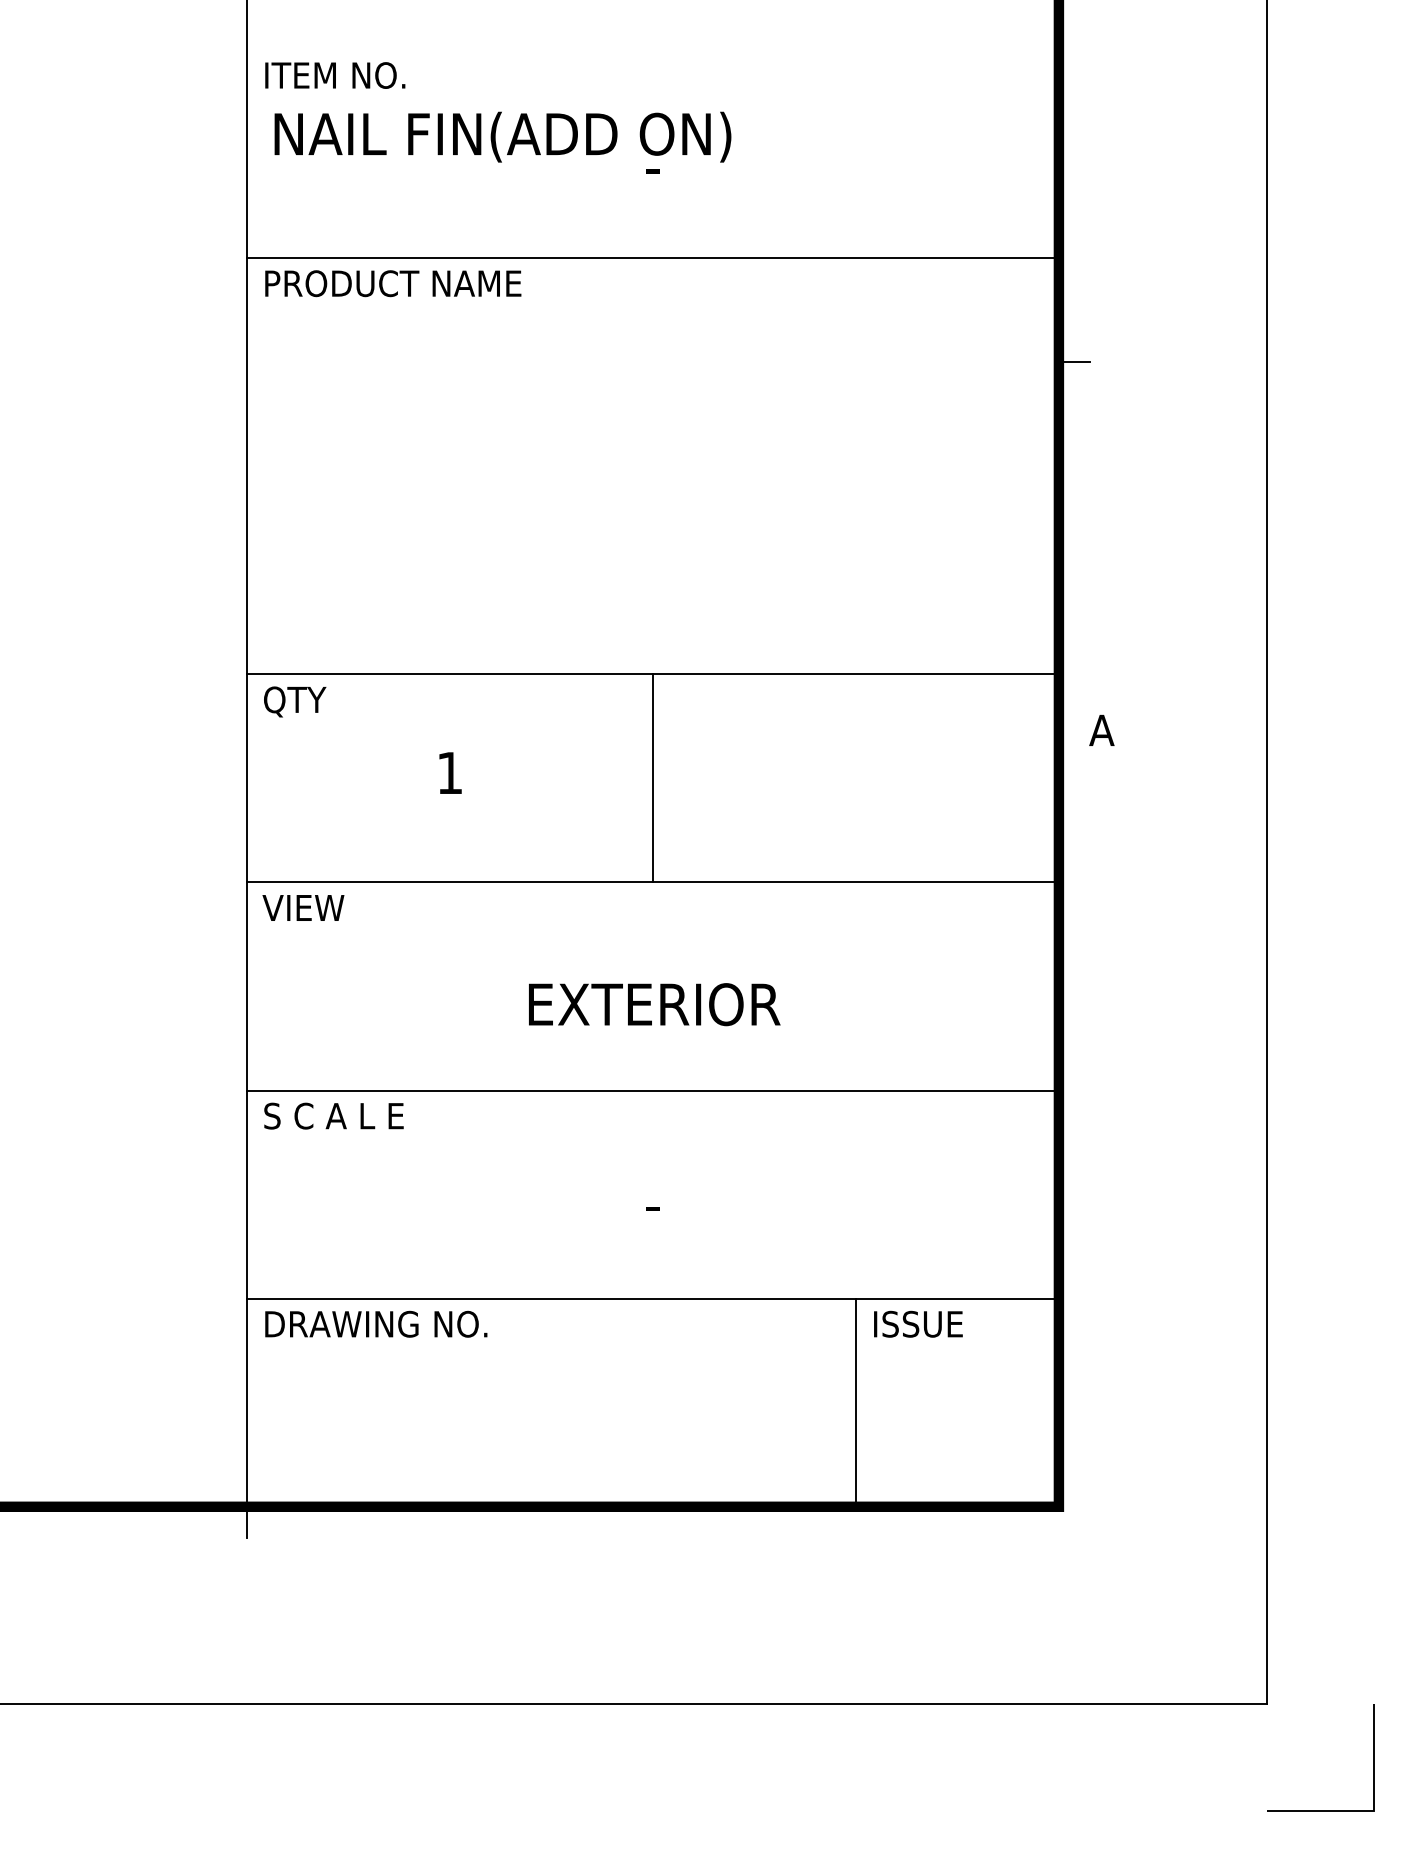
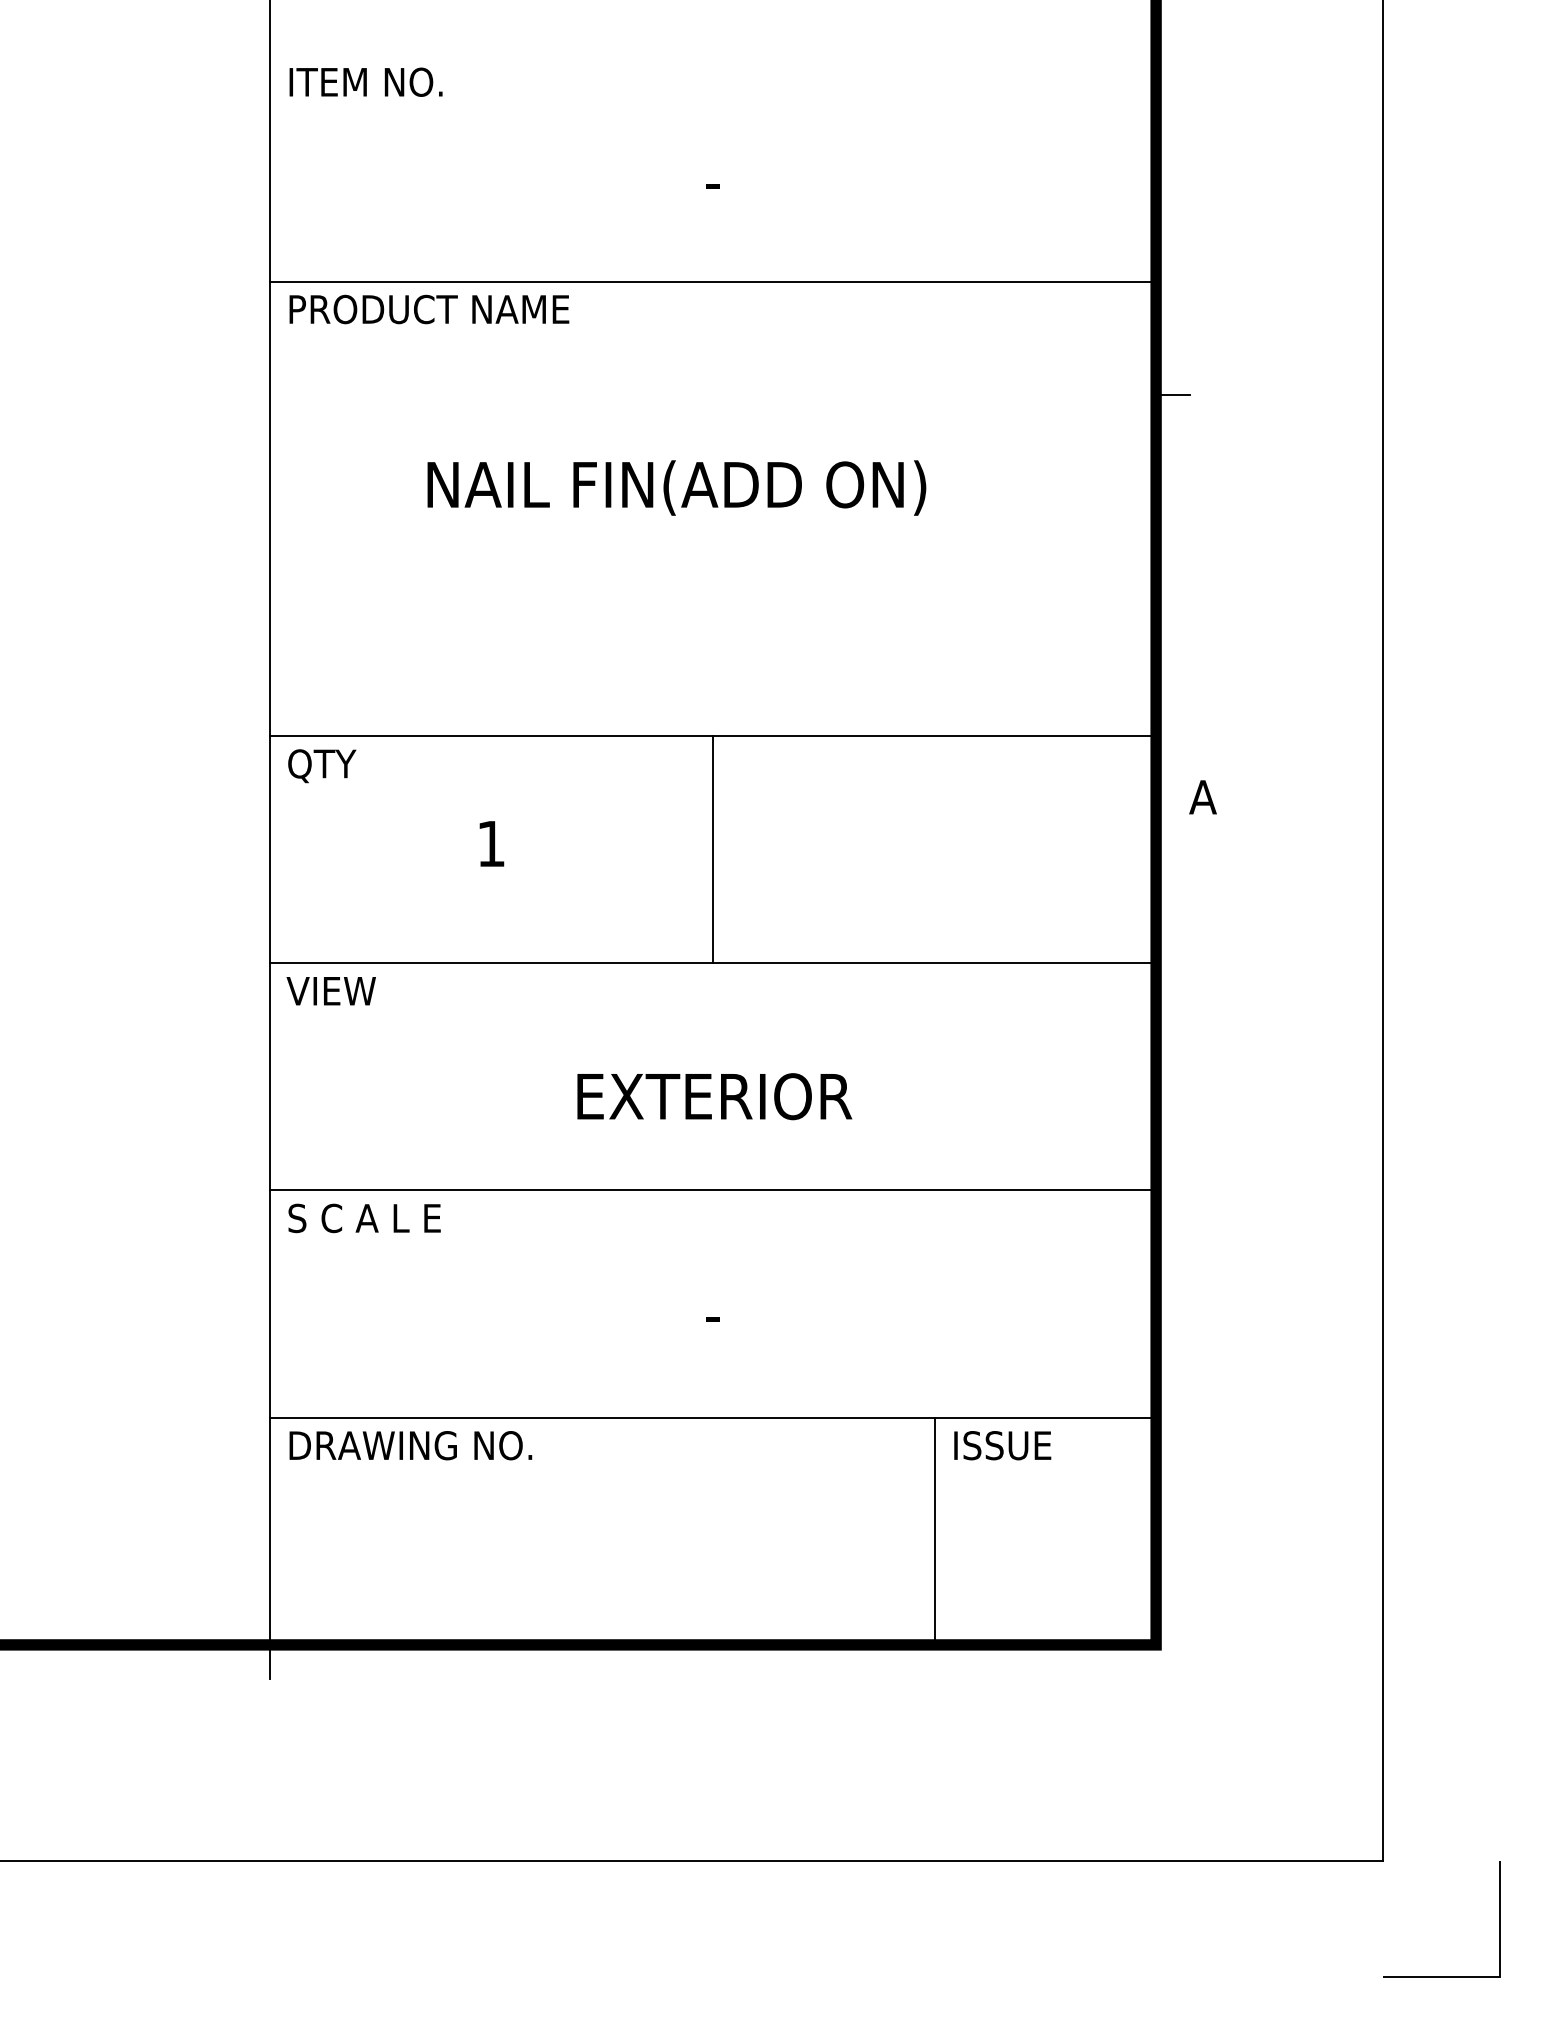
text: (502, 136) -> (676, 487), moved

